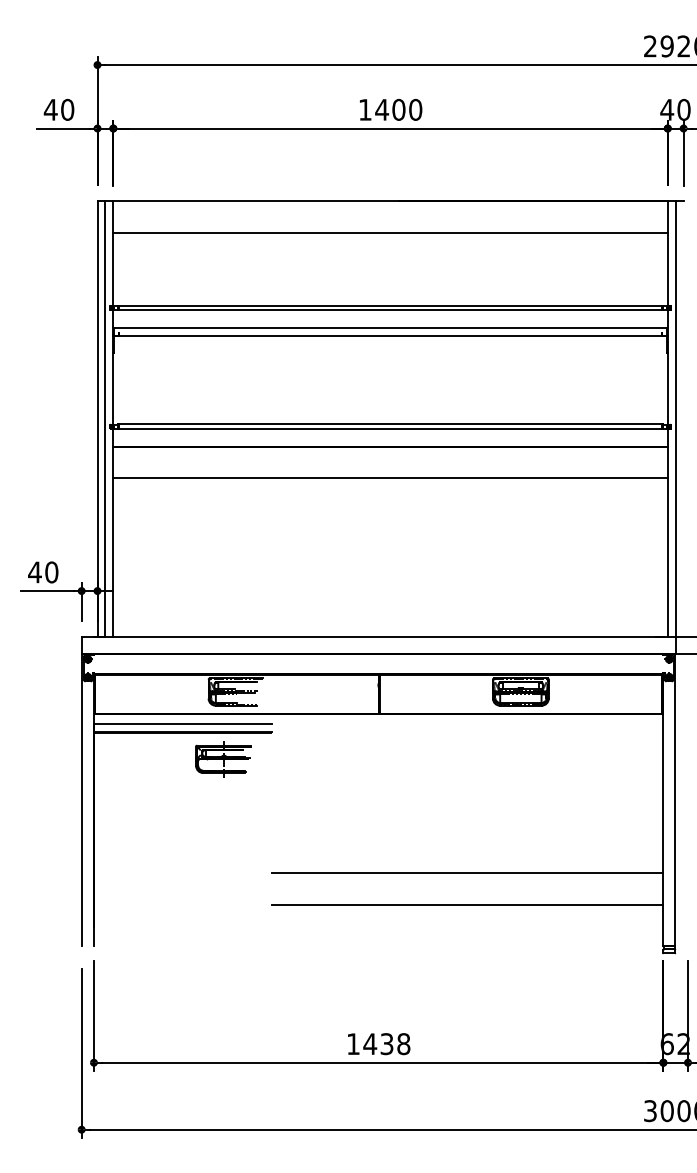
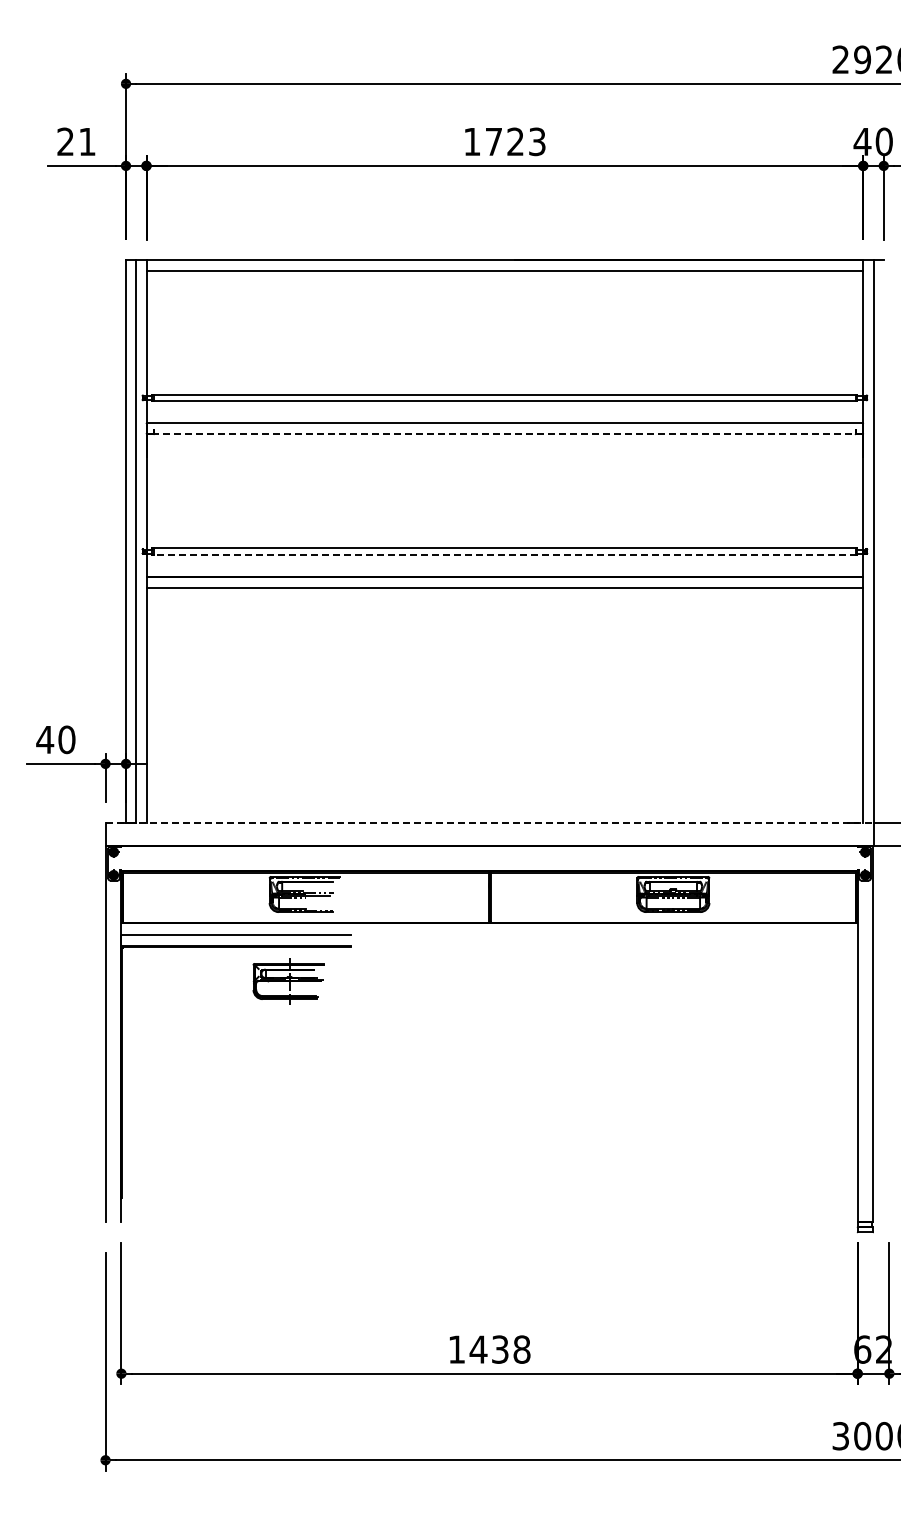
text: (58, 109) -> (75, 141), 40 -> 21
text: (398, 109) -> (514, 141), 1400 -> 1723
line: (390, 232) -> (504, 270), moved
line: (390, 335) -> (504, 433), solid -> dashed
line: (391, 429) -> (505, 554), solid -> dashed
line: (390, 478) -> (504, 588), moved
line: (378, 636) -> (489, 822), solid -> dashed
line: (467, 873) -> (604, 1128), removed
line: (467, 904) -> (604, 1169), removed

